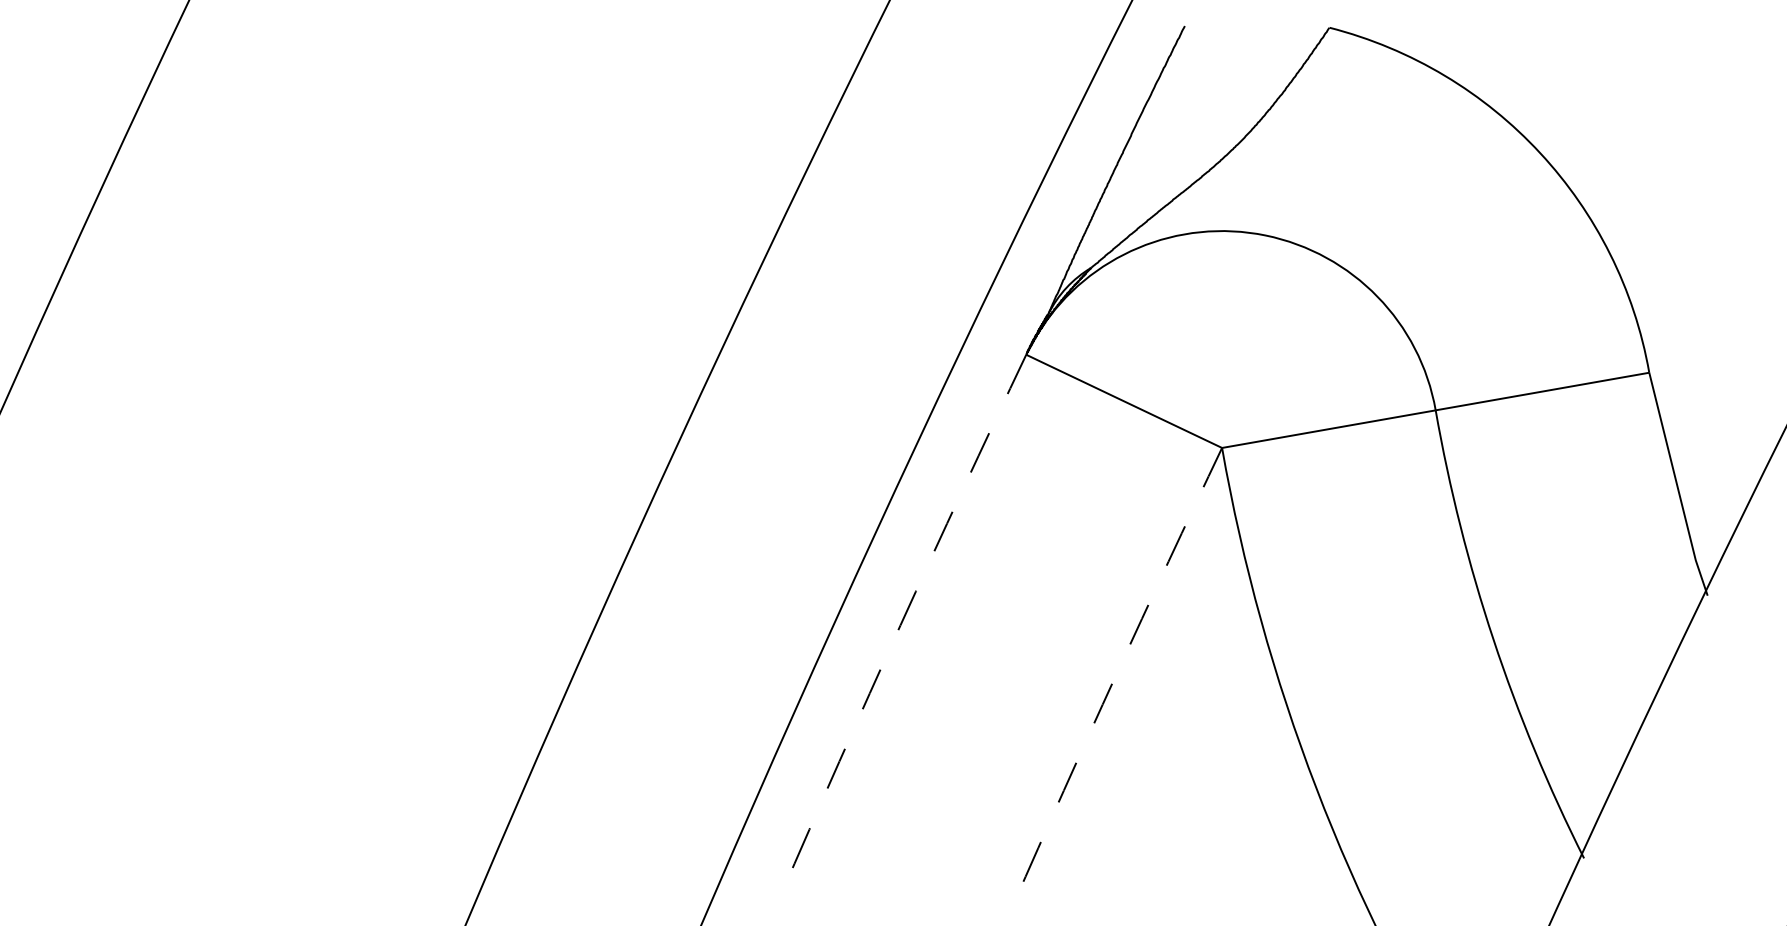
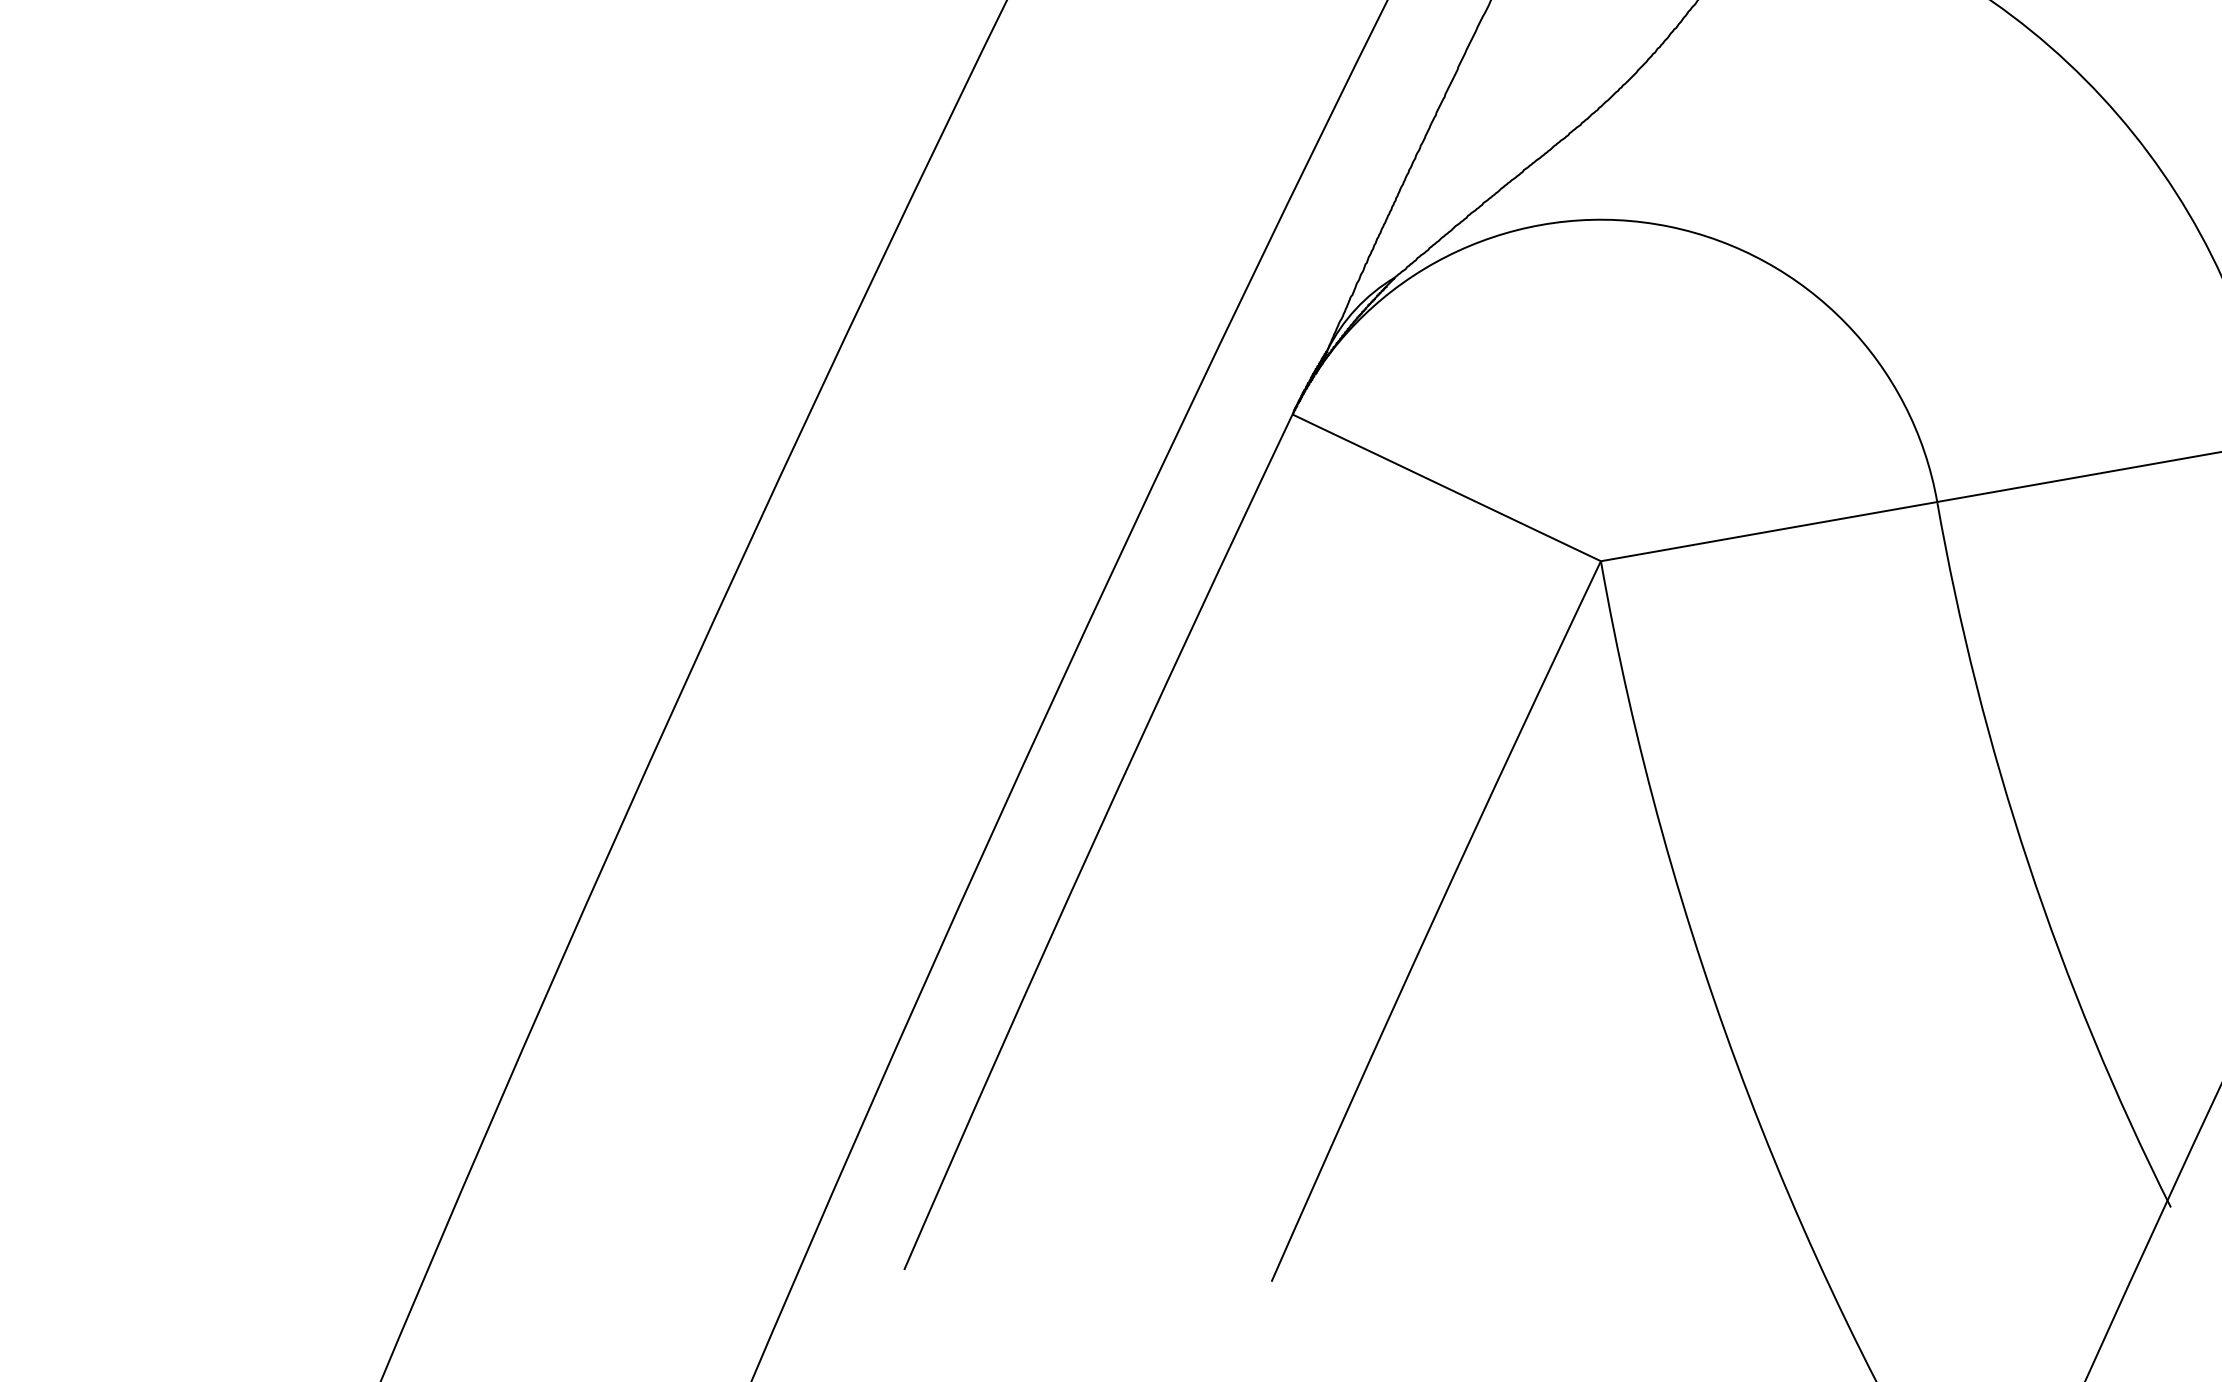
arc: (900, 625) -> (1094, 840), dashed -> solid
arc: (1115, 675) -> (1433, 919), dashed -> solid

